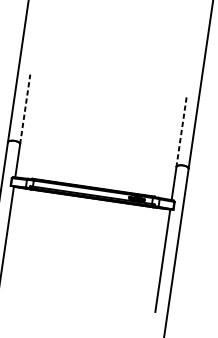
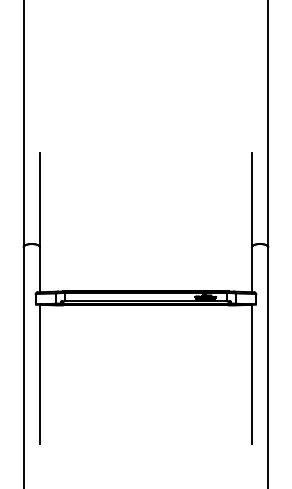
line: (25, 108) -> (40, 199), dashed -> solid
line: (181, 132) -> (251, 200), dashed -> solid

